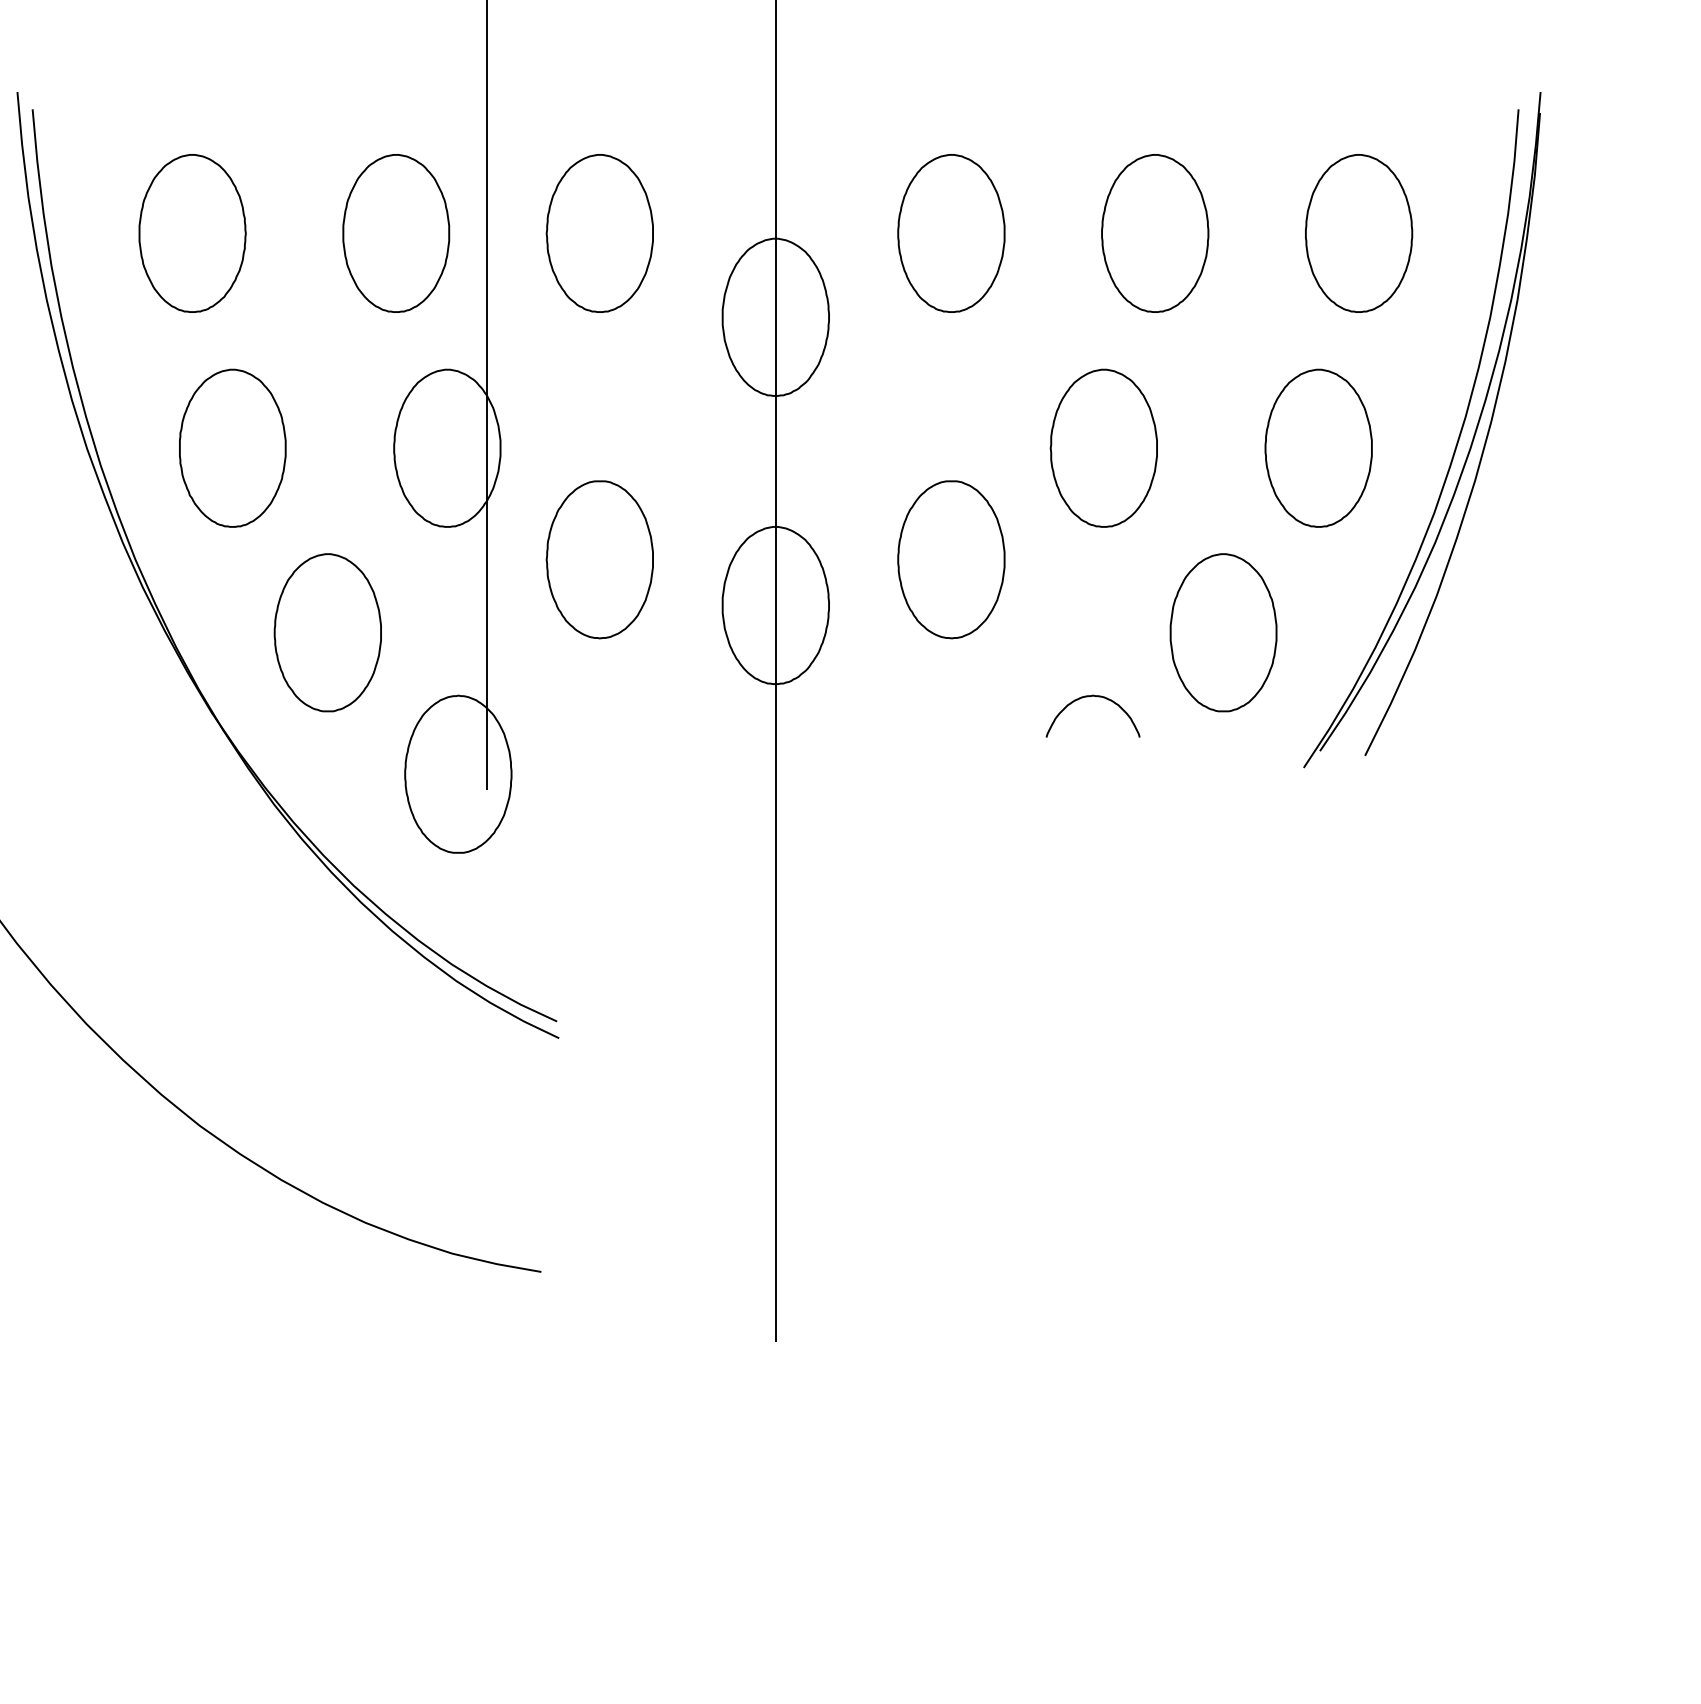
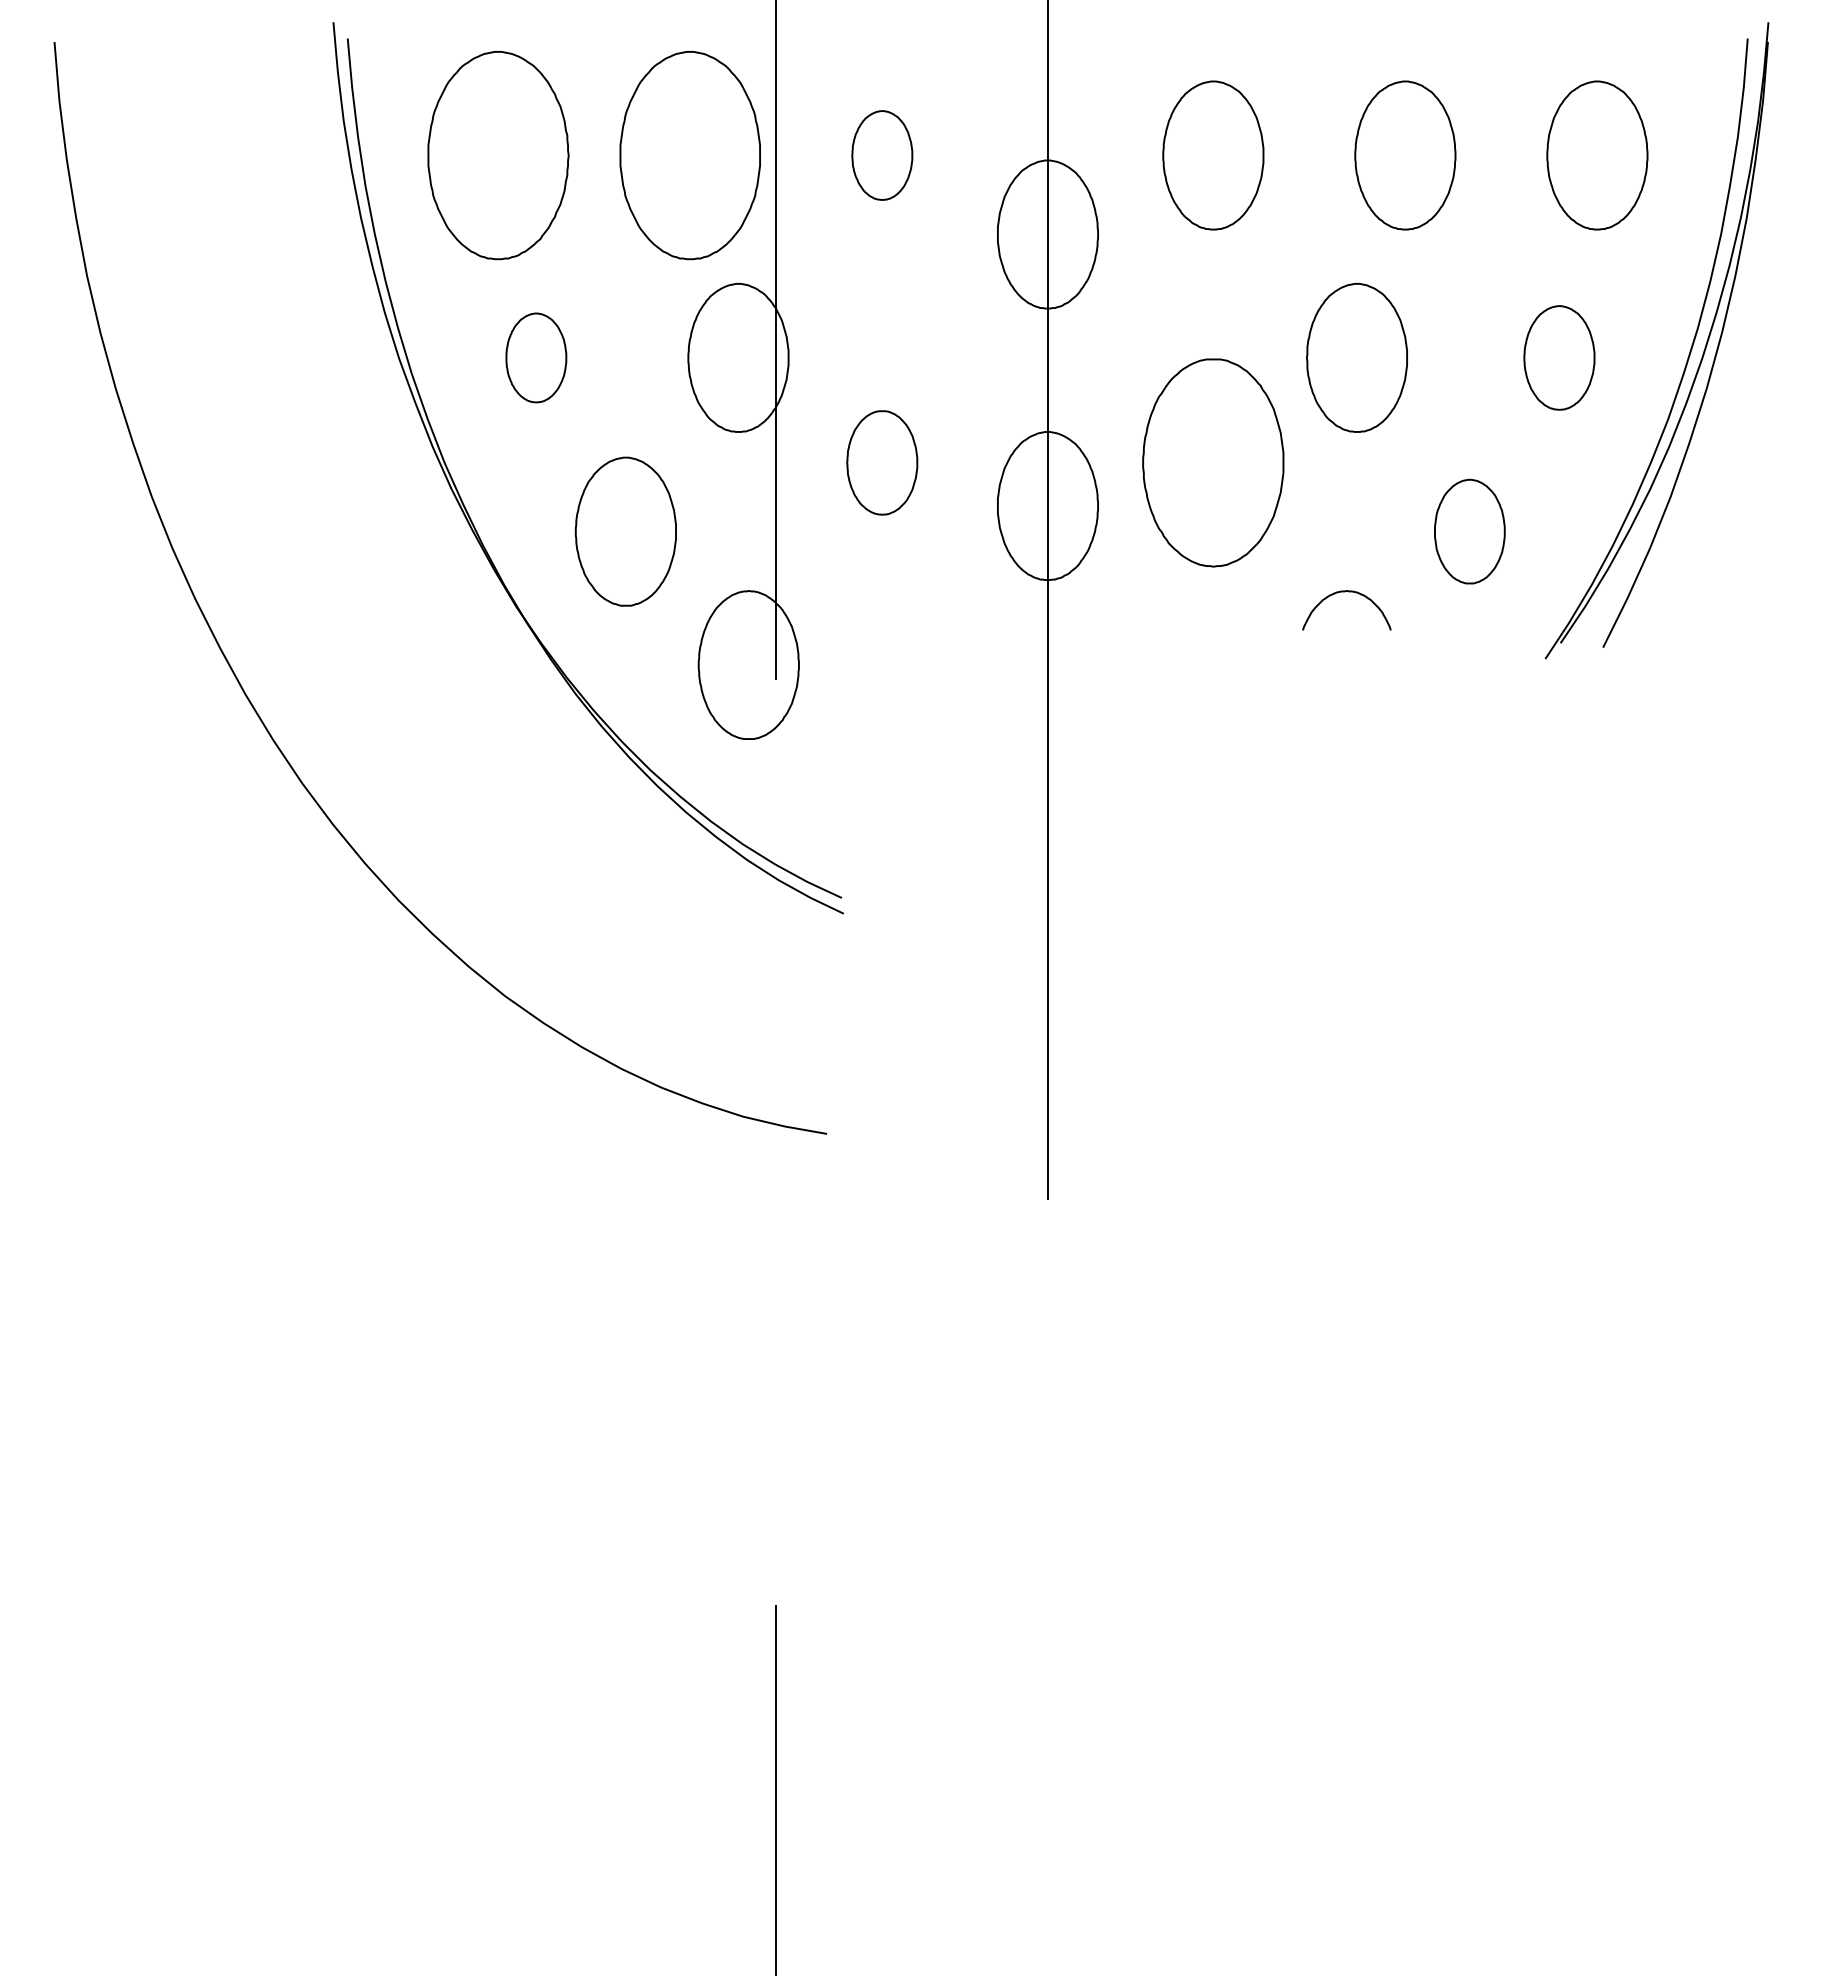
part: (192, 233) -> (498, 155), size x1.4
part: (396, 233) -> (690, 155), size x1.4
part: (600, 233) -> (882, 155), size x0.6
part: (232, 447) -> (536, 357), size x0.6
part: (1318, 447) -> (1559, 357), size x0.7
part: (600, 559) -> (882, 462), size x0.7
part: (951, 559) -> (1213, 462), size x1.4
part: (1223, 632) -> (1469, 531), size x0.7

